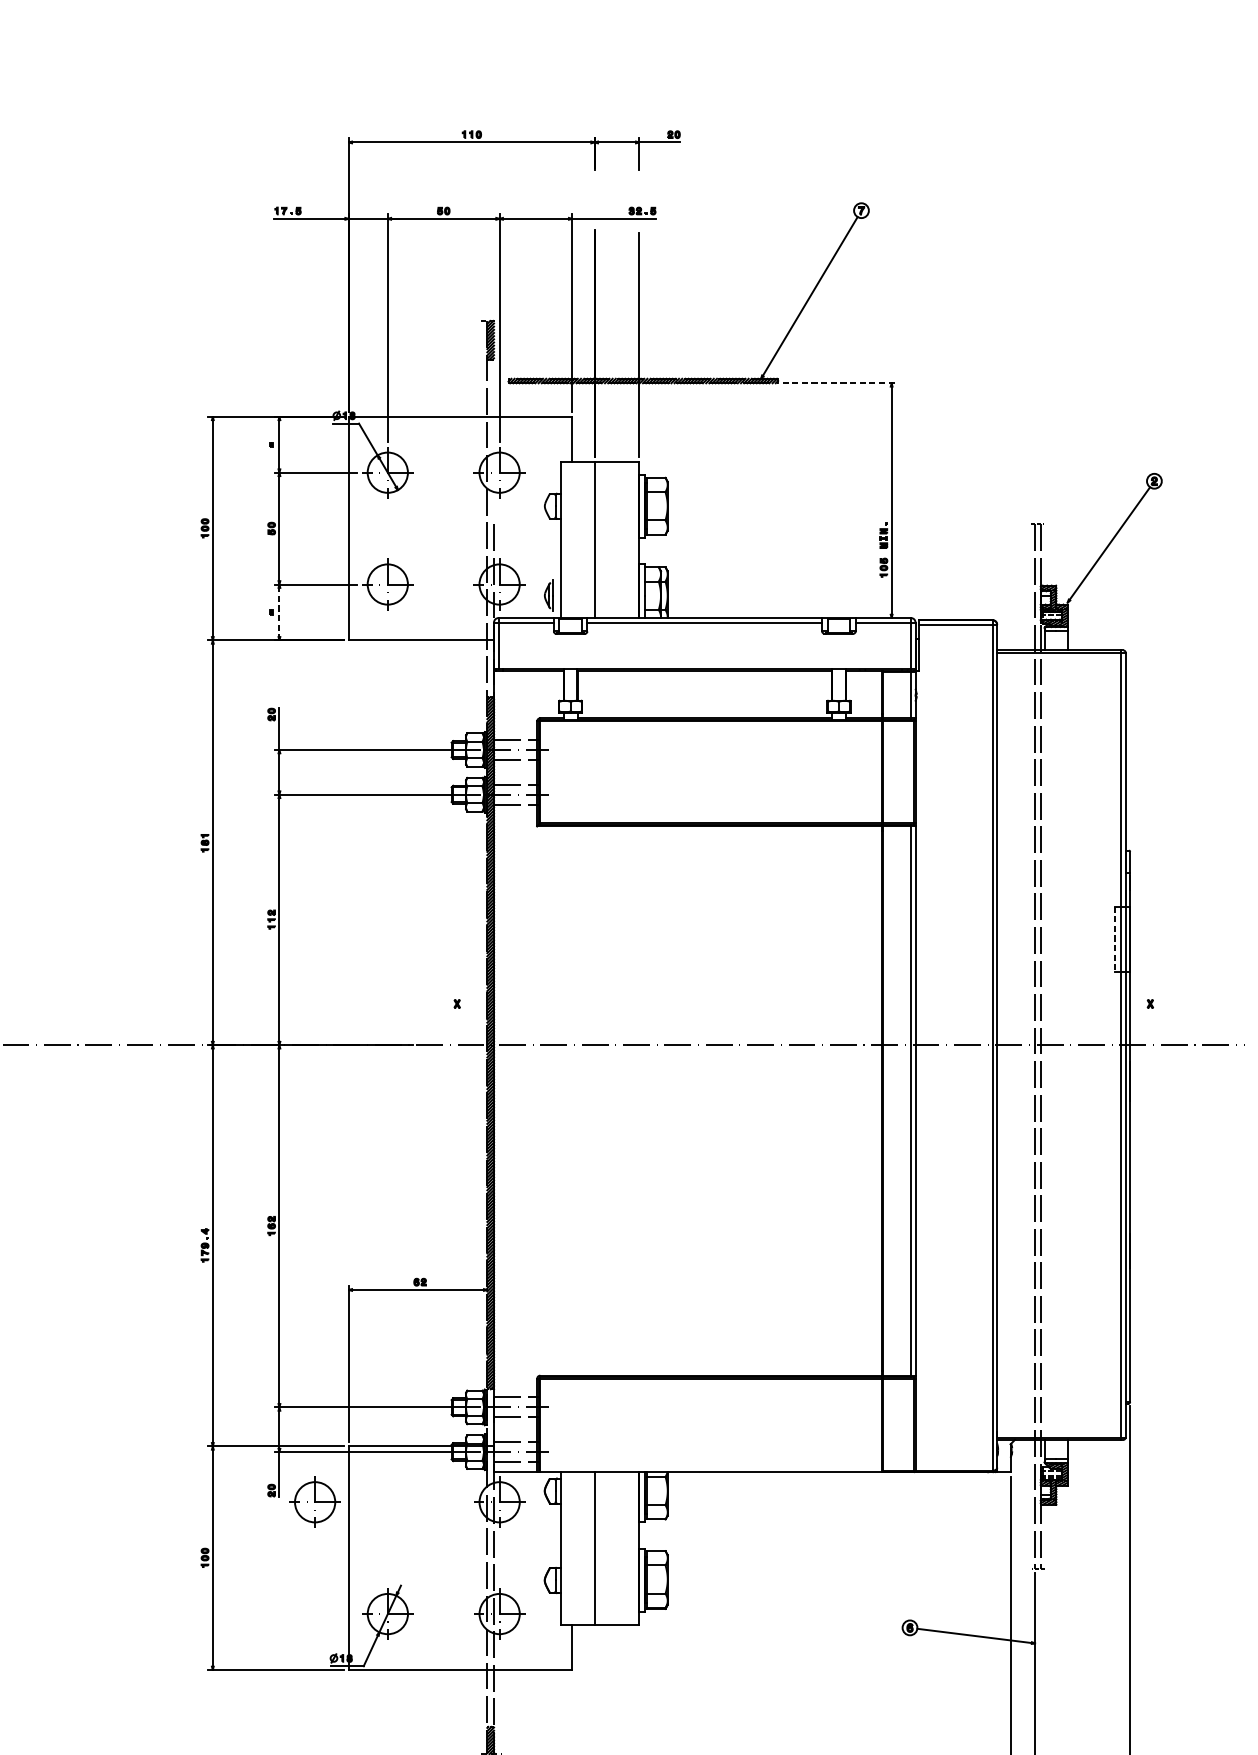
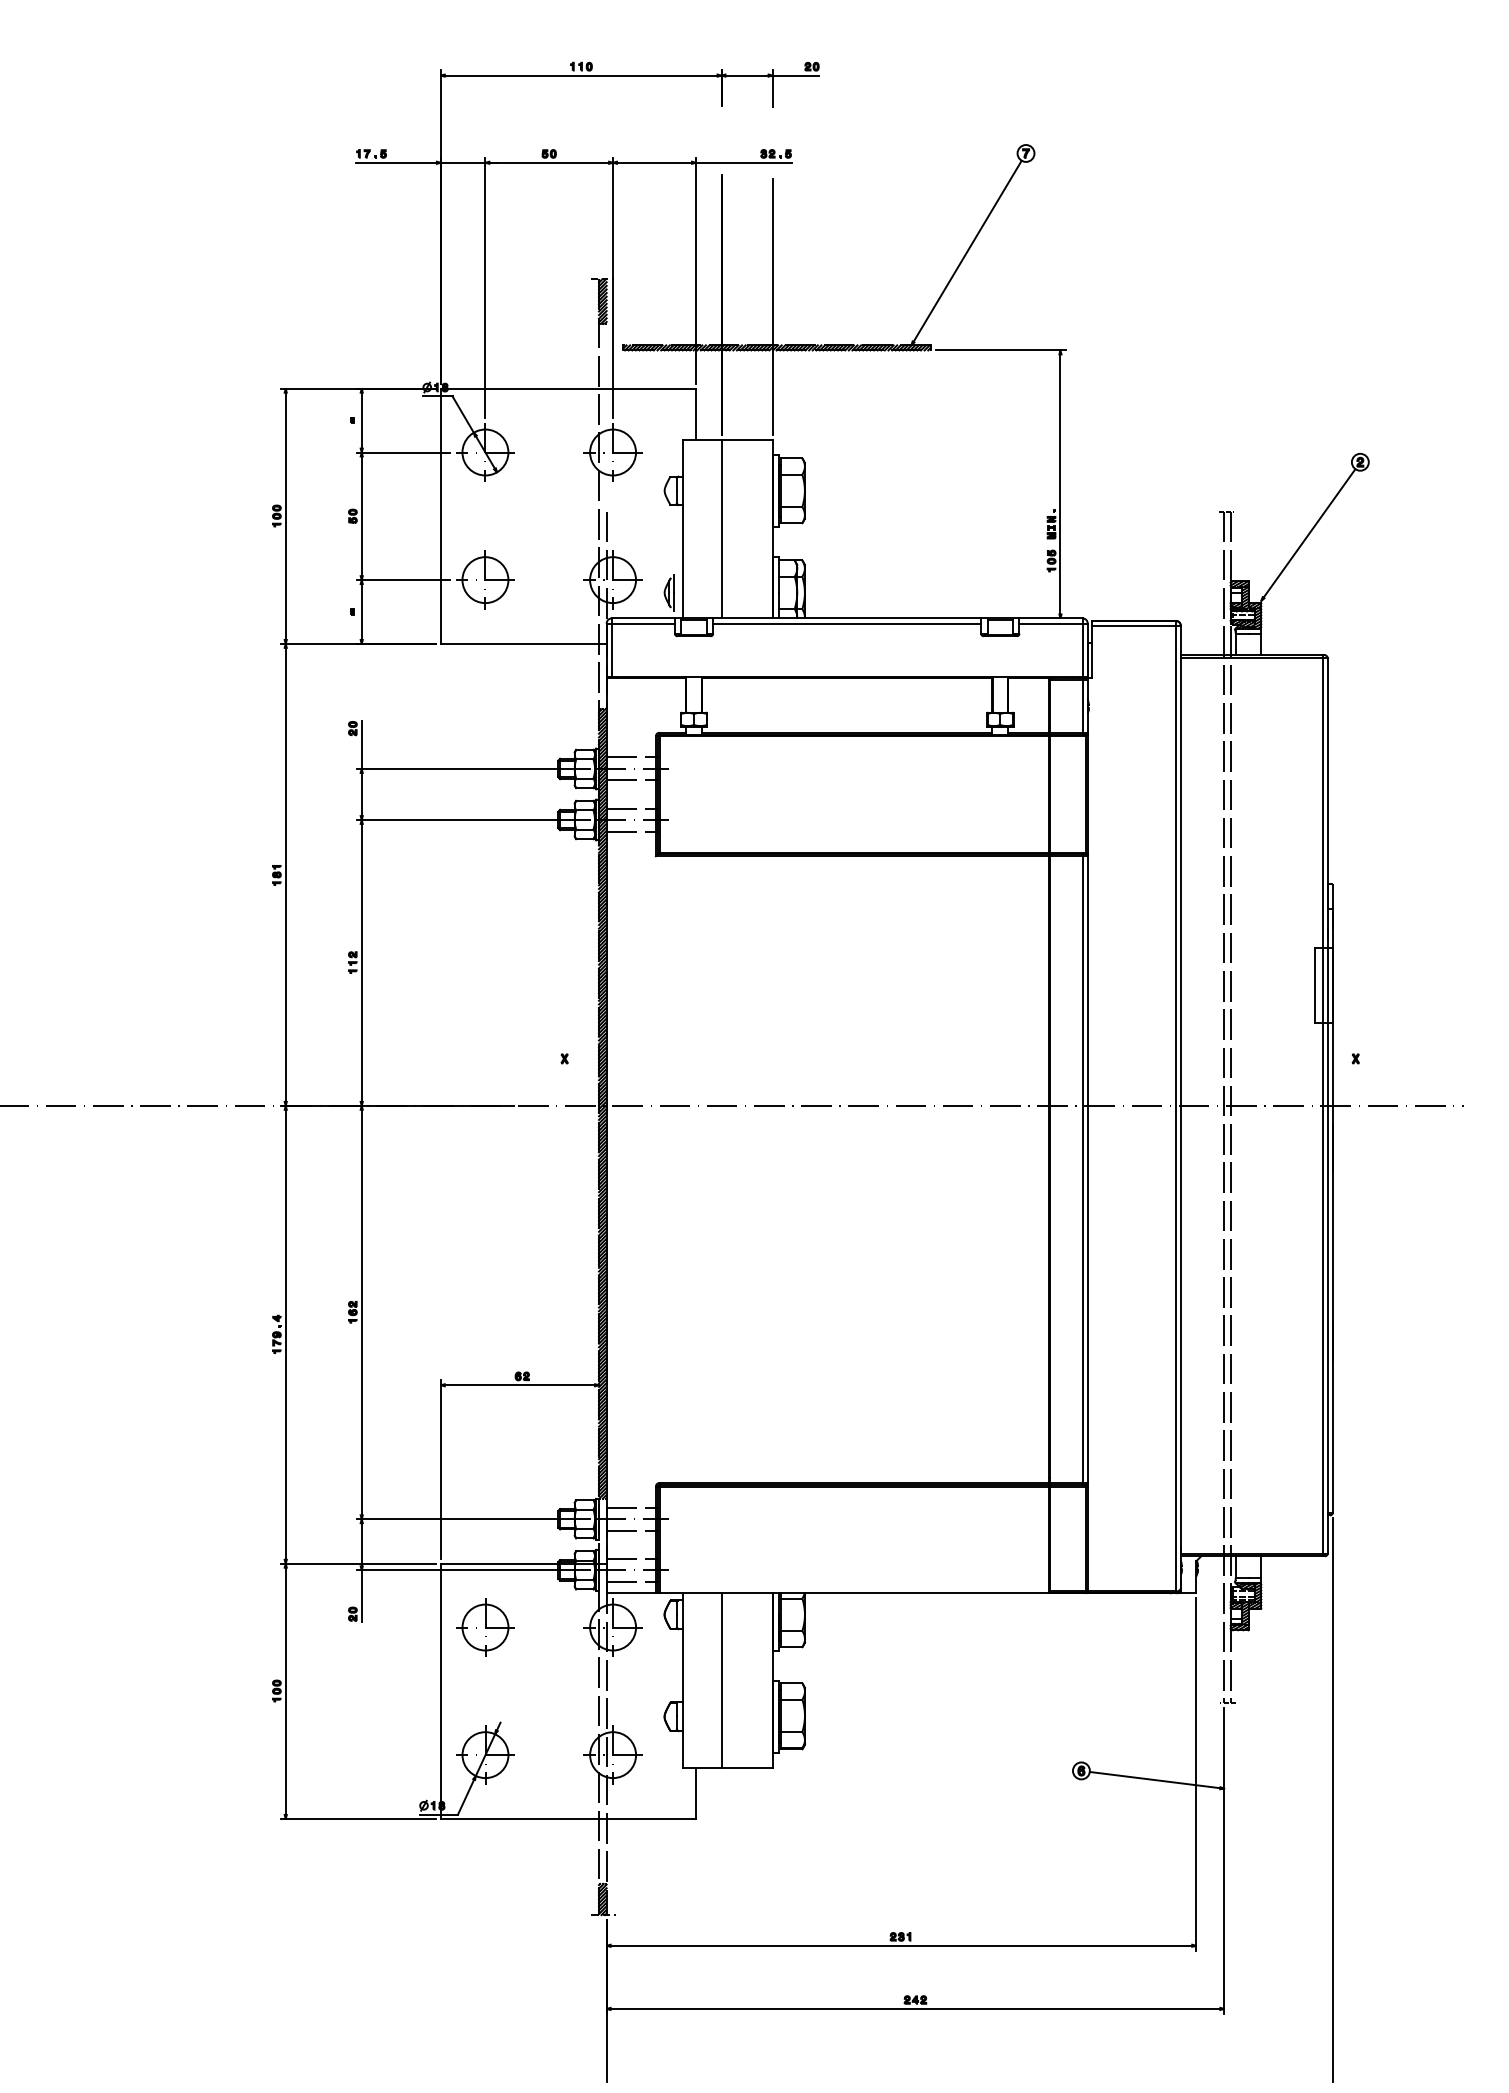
line: (839, 383) -> (1000, 350), dashed -> solid
line: (279, 612) -> (361, 612), dashed -> solid
line: (1114, 939) -> (1314, 985), dashed -> solid
part: (315, 1502) -> (485, 1627), moved

